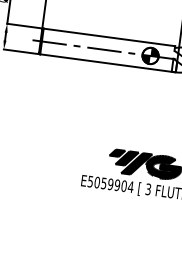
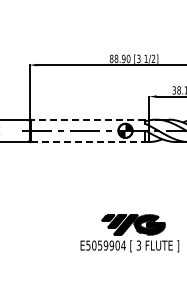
line: (108, 37) -> (87, 119), solid -> dashed
line: (107, 63) -> (89, 142), solid -> dashed

